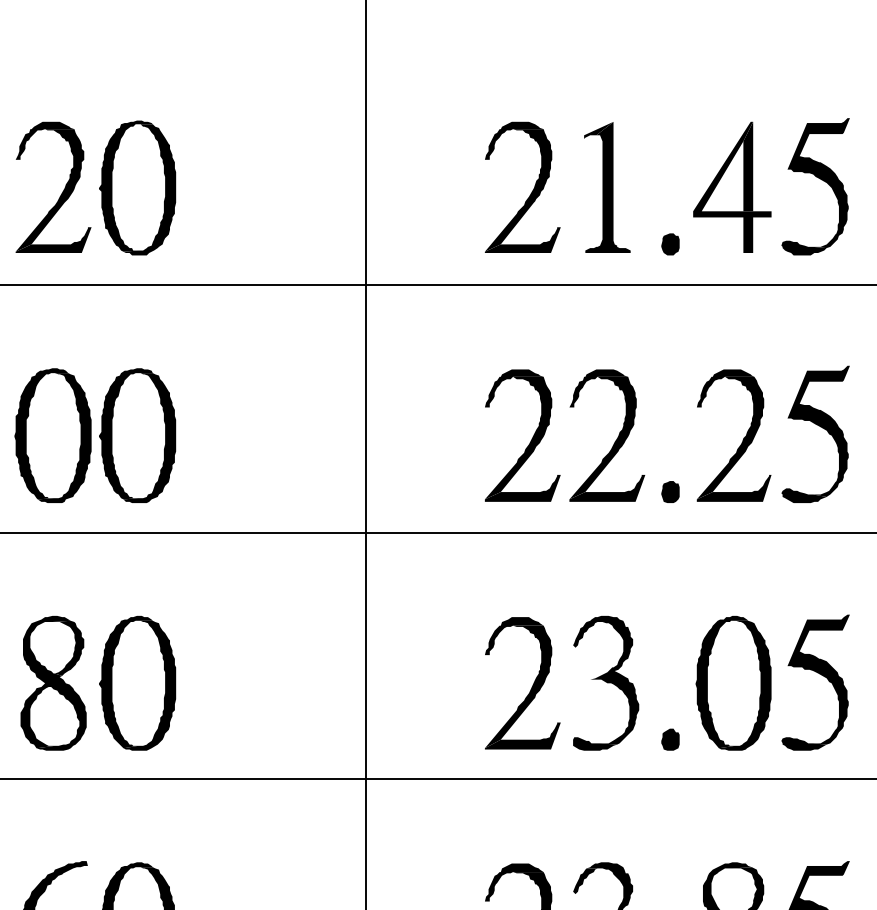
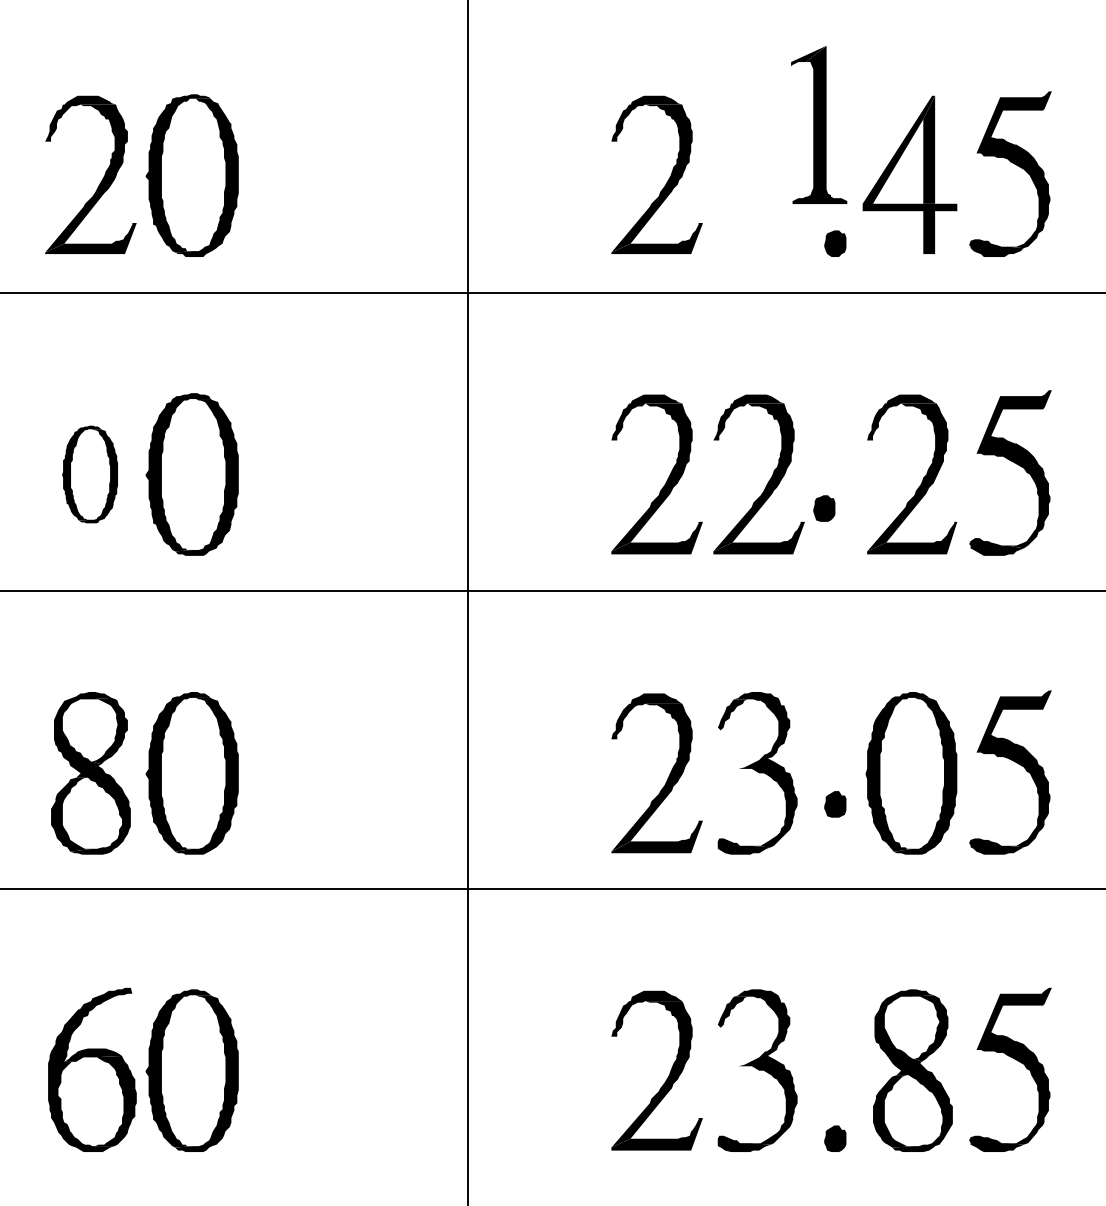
part: (607, 187) -> (819, 124), moved
part: (52, 435) -> (89, 474), size x0.6
part: (670, 492) -> (824, 508), moved
part: (670, 739) -> (835, 804), moved

